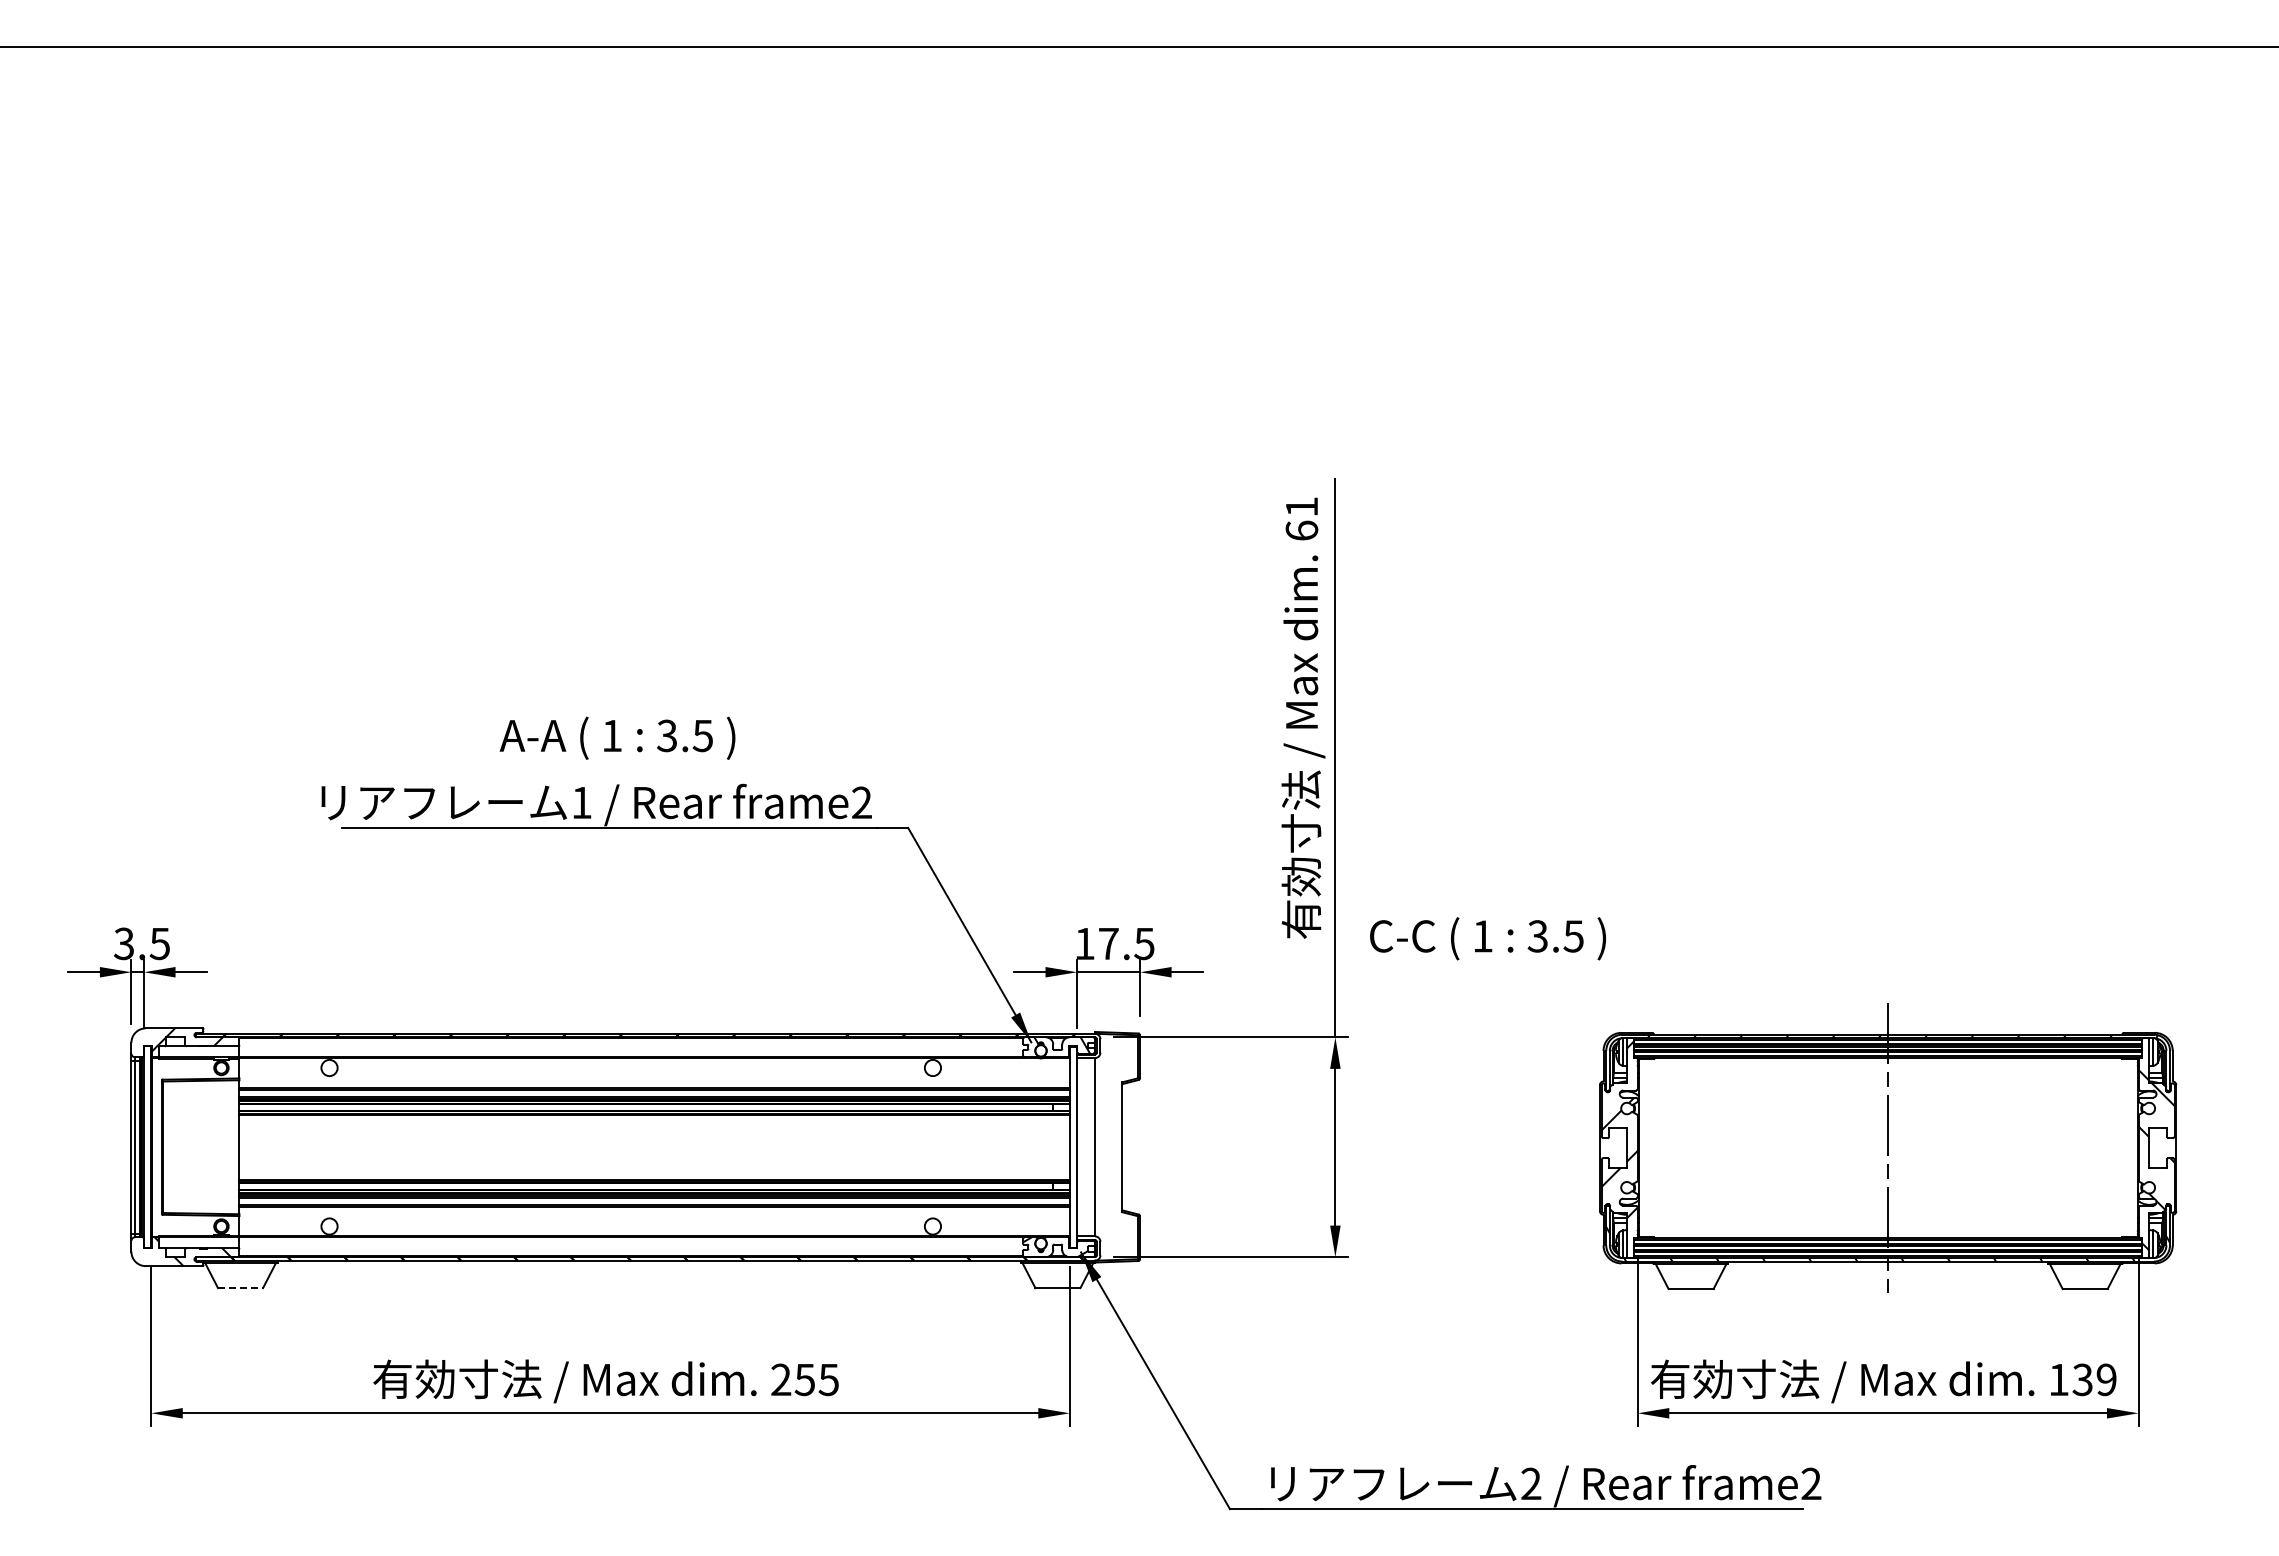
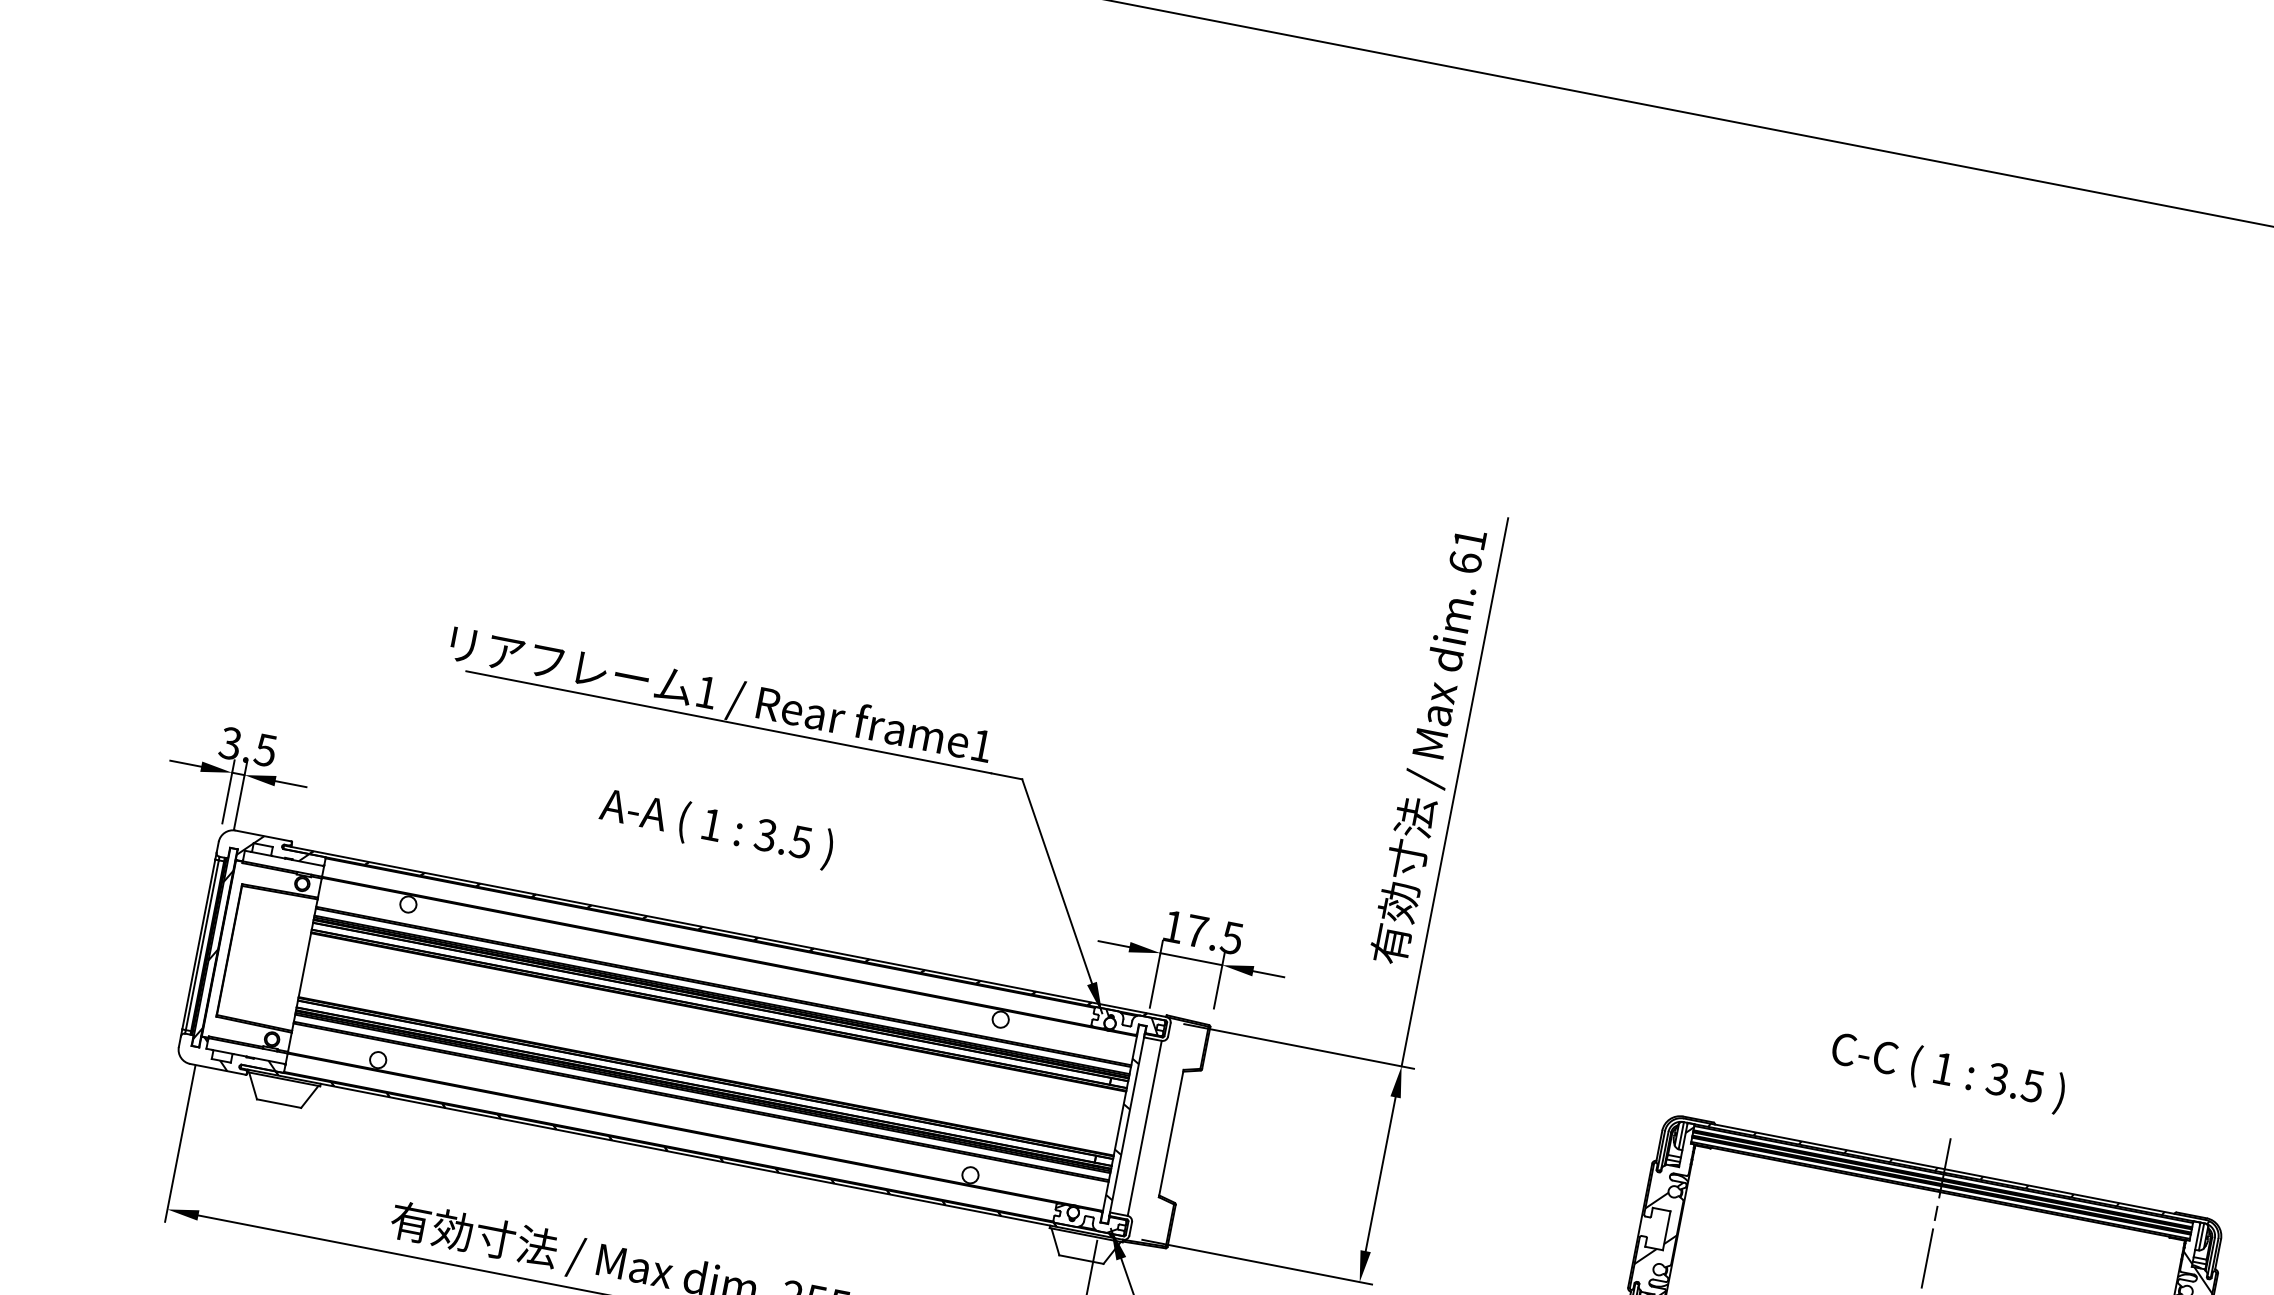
text: (617, 737) -> (716, 827), moved
text: (861, 802) -> (981, 745), frame2 -> frame1
text: (1487, 938) -> (1947, 1071), moved
hatch: (1073, 1152) -> (1122, 1129), added
hatch: (147, 1154) -> (213, 954), added
line: (240, 1288) -> (278, 1103), dashed -> solid

